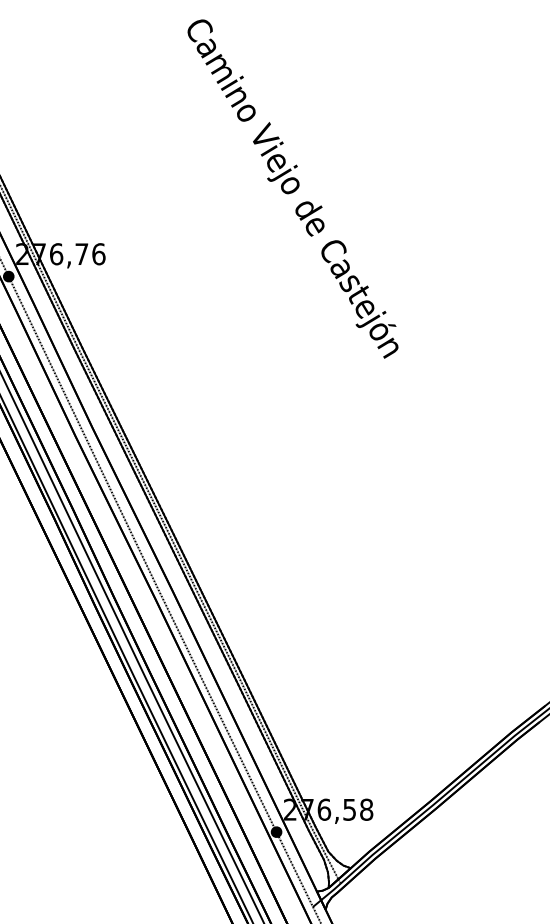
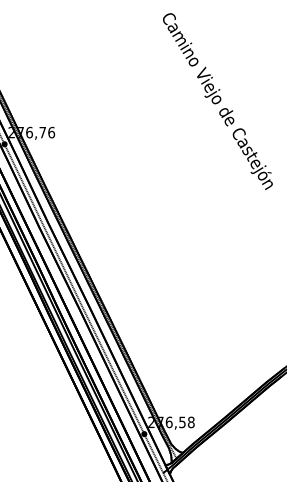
text: (292, 188) -> (217, 101), moved

